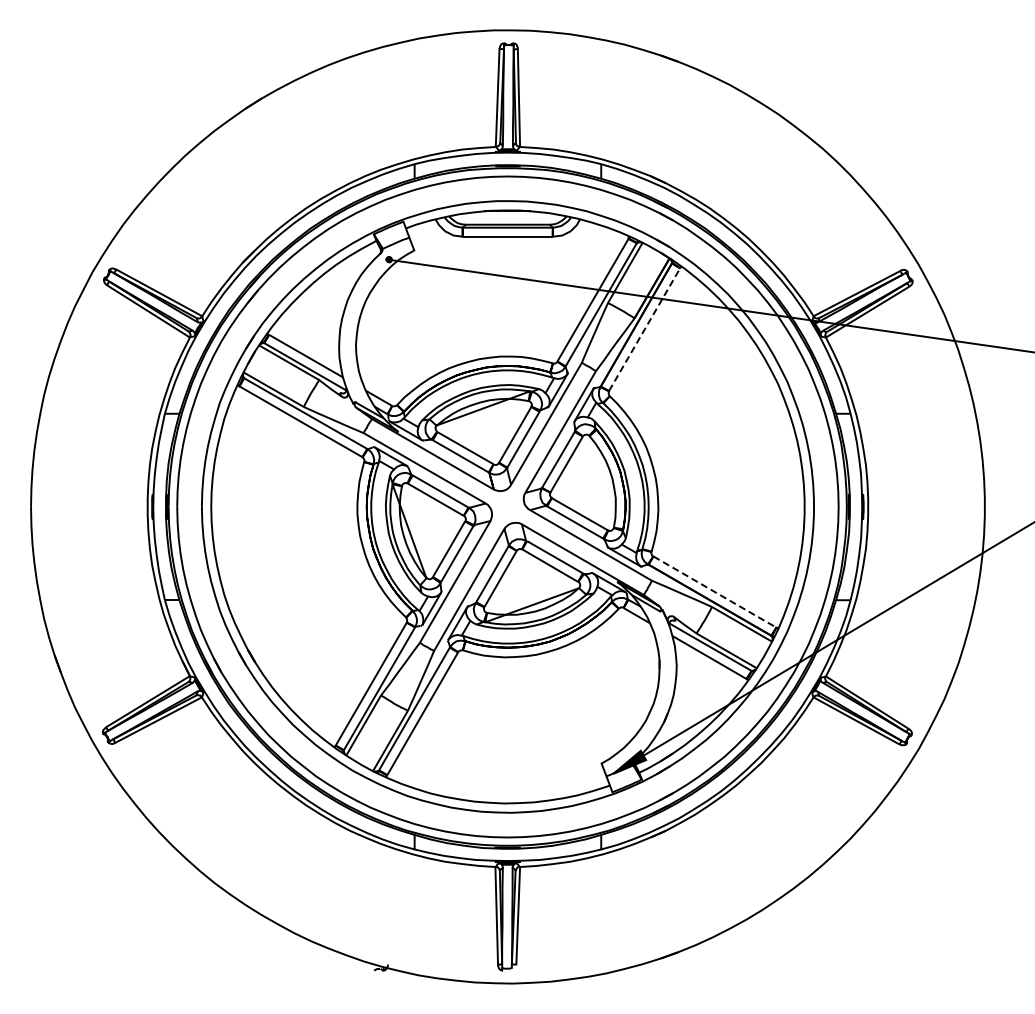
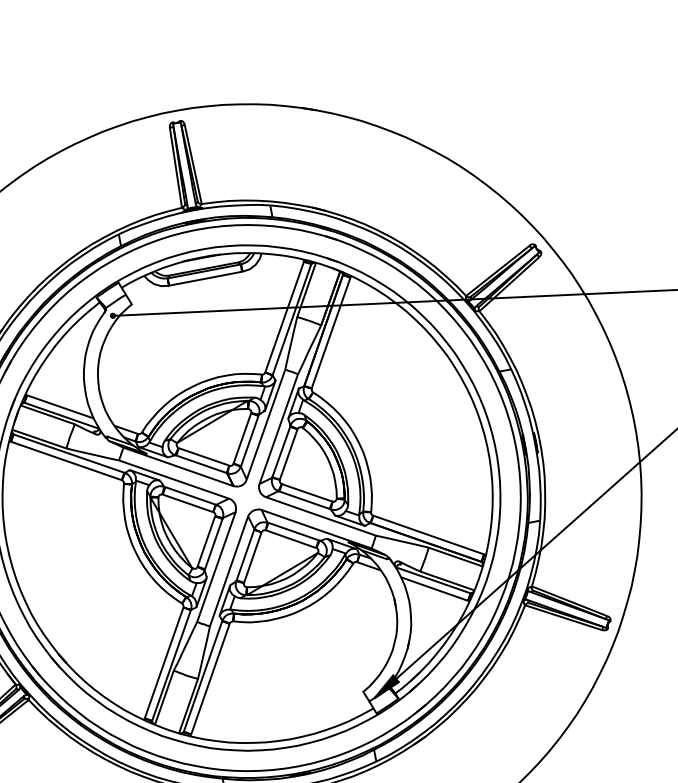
line: (644, 329) -> (330, 332), dashed -> solid
line: (714, 592) -> (428, 535), dashed -> solid

